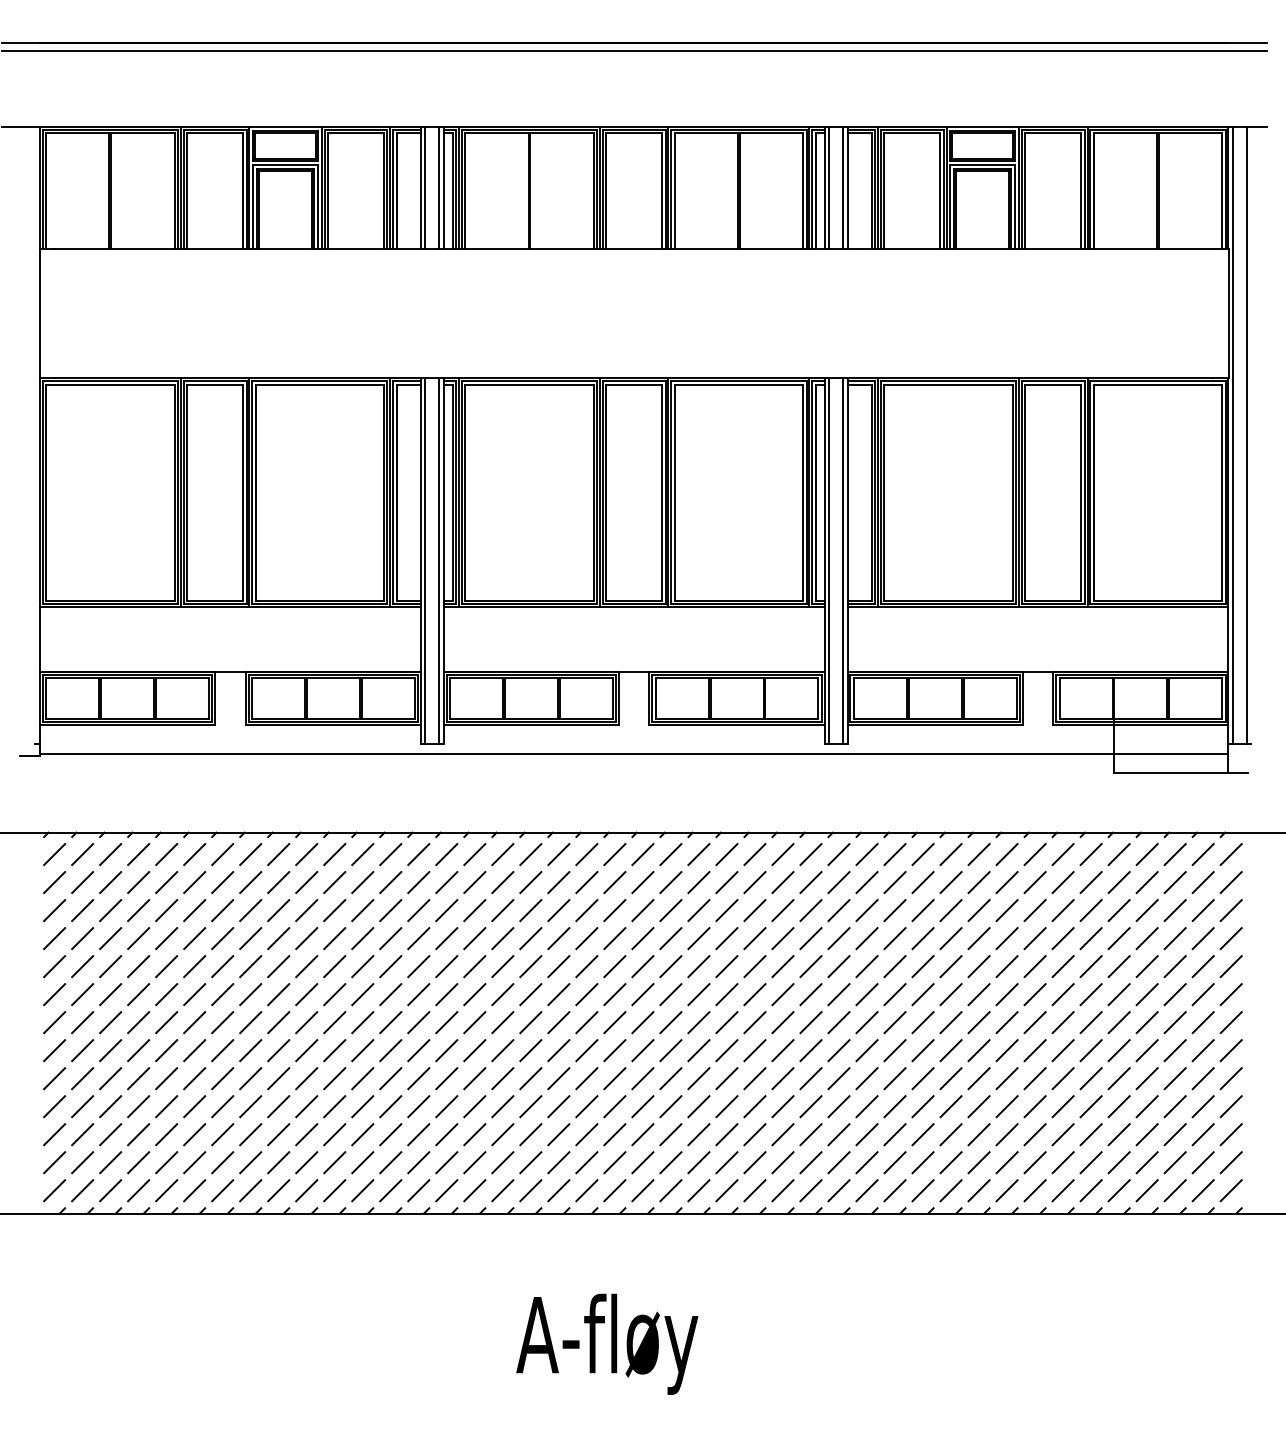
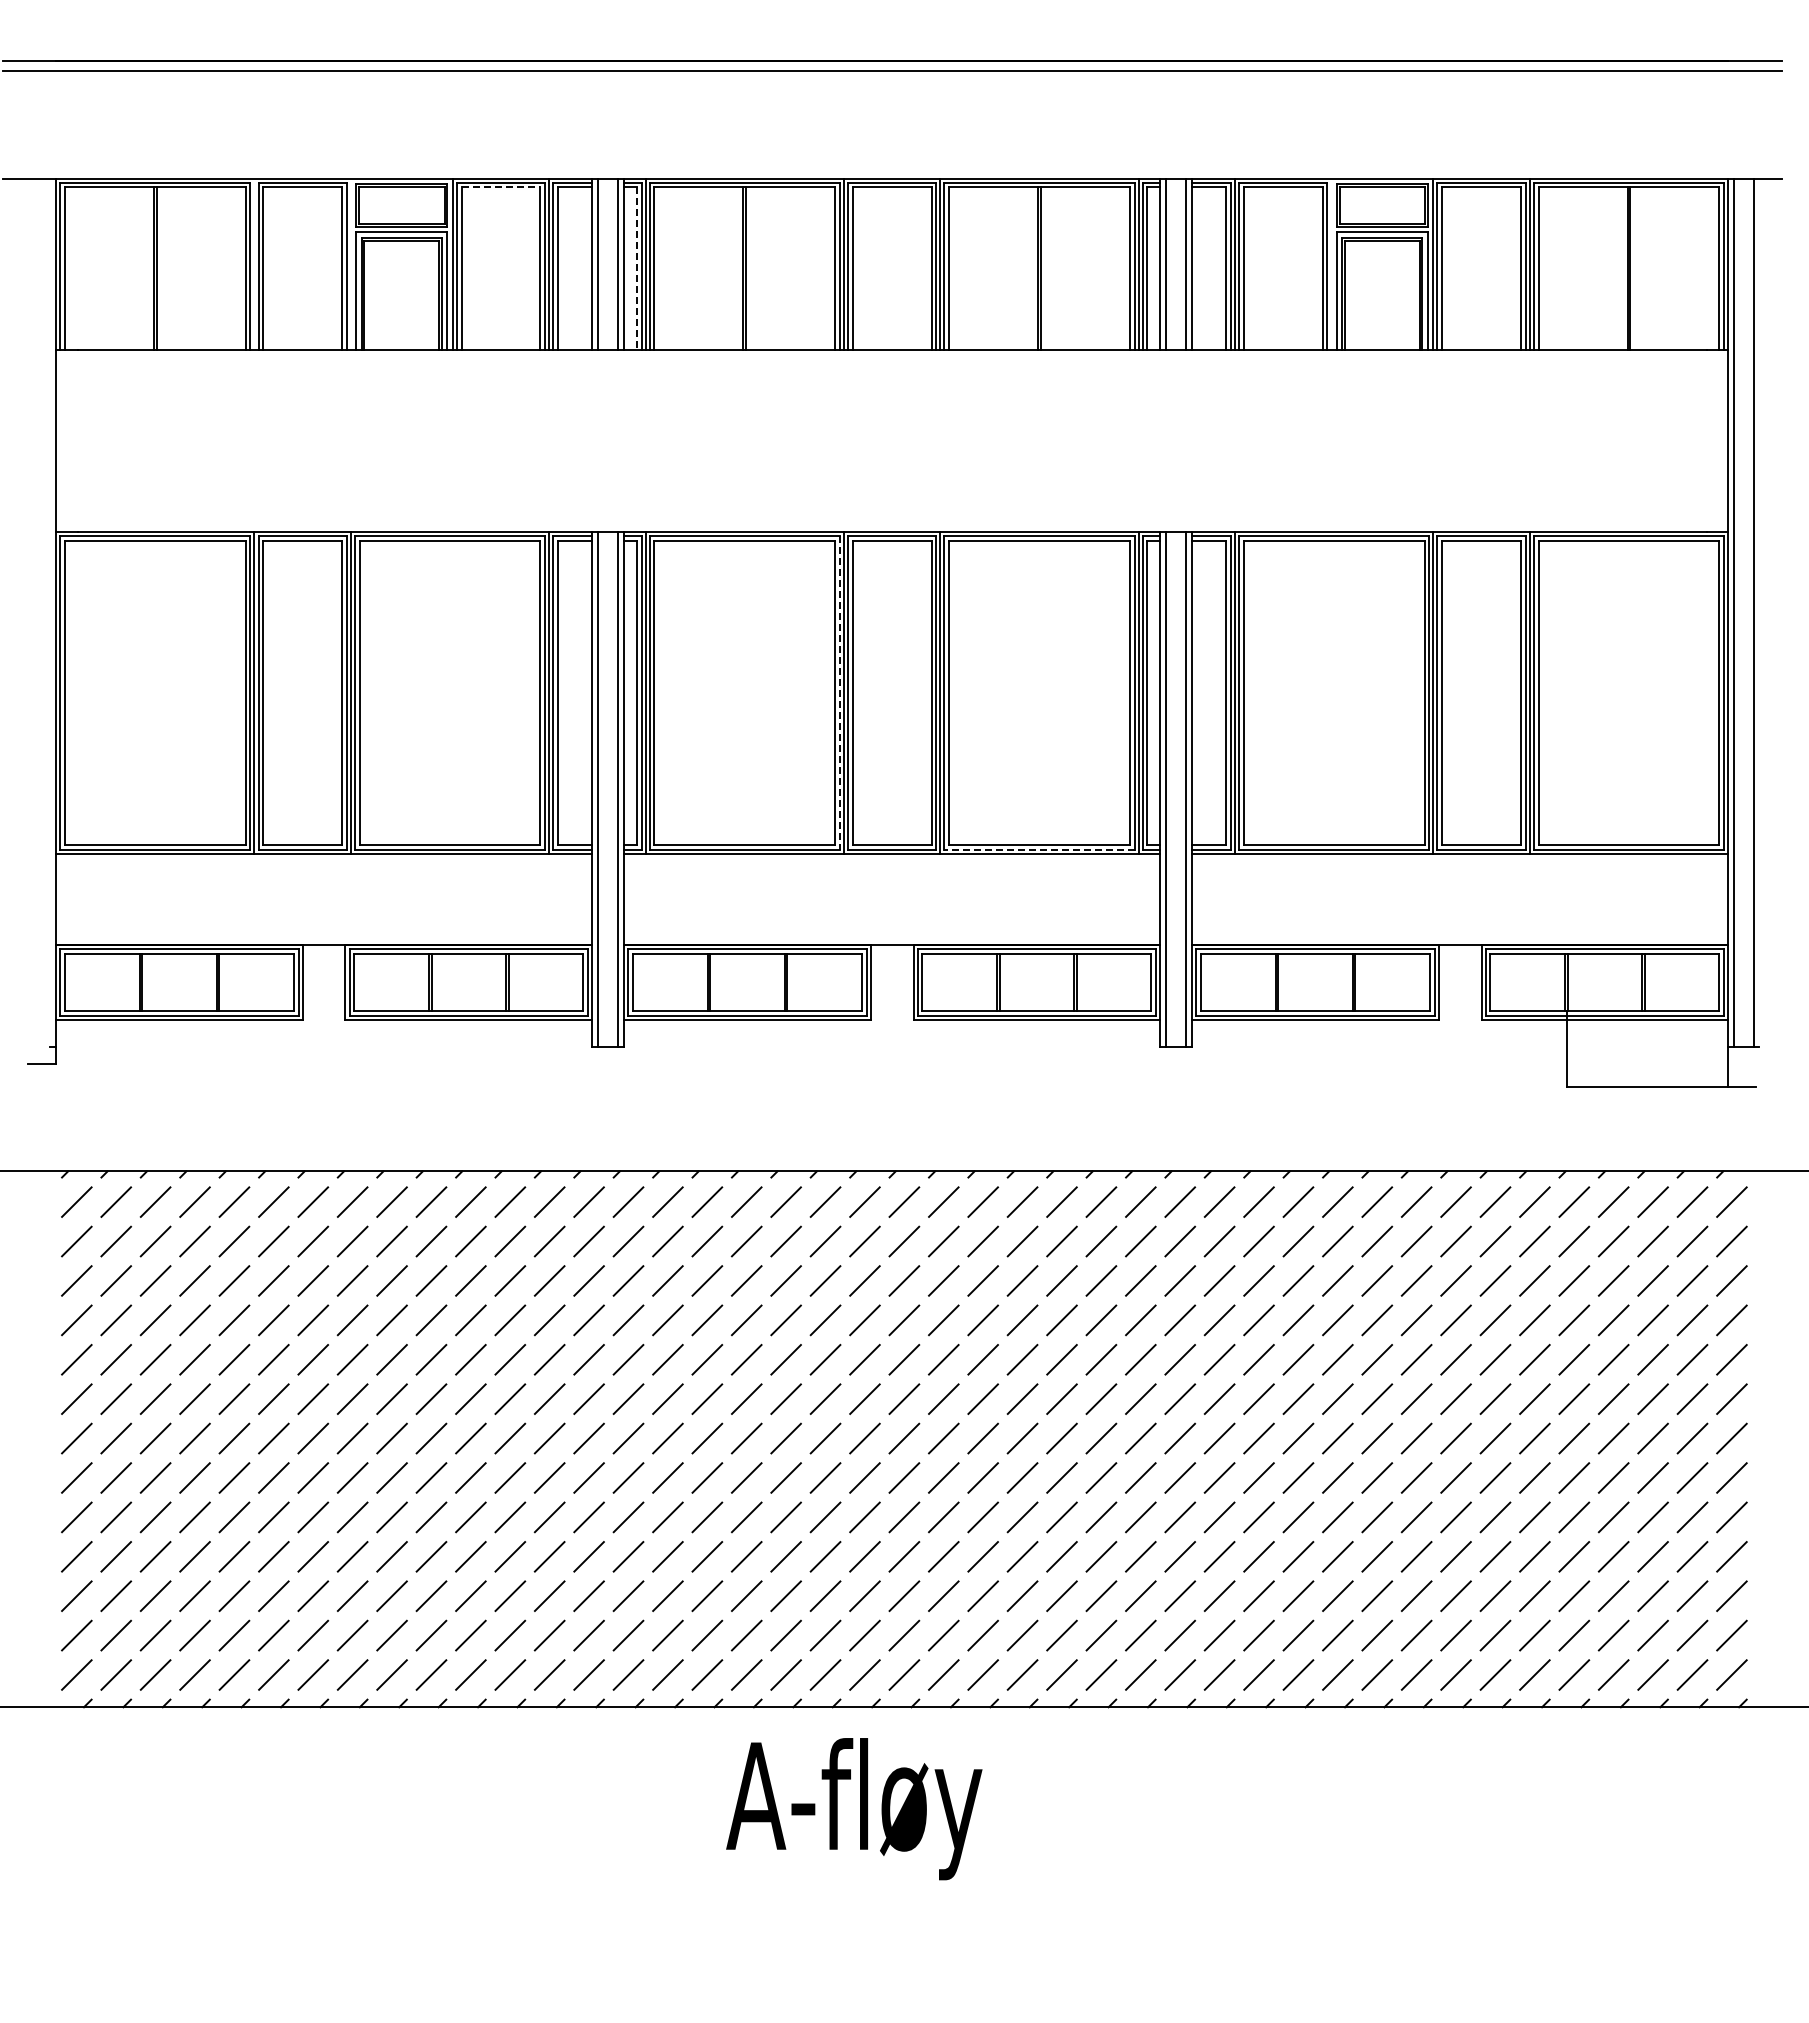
line: (356, 133) -> (501, 187), solid -> dashed
line: (180, 187) -> (254, 264), removed
line: (249, 187) -> (350, 264), removed
line: (946, 187) -> (1331, 264), removed
line: (452, 191) -> (636, 269), solid -> dashed
line: (596, 492) -> (839, 693), solid -> dashed
line: (738, 603) -> (1039, 849), solid -> dashed
line: (634, 753) -> (892, 1060), removed
text: (607, 1344) -> (854, 1809), moved

